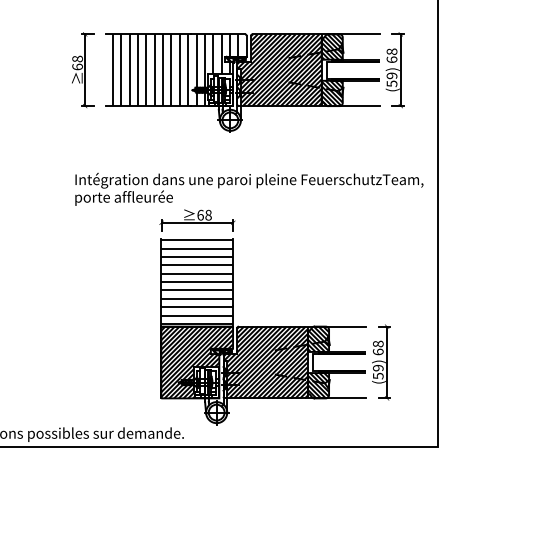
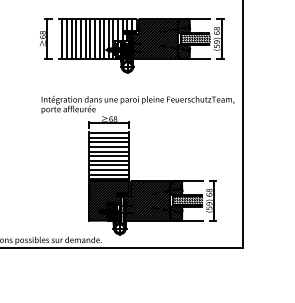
hatch: (353, 69) -> (195, 38), added
hatch: (340, 363) -> (188, 201), added

